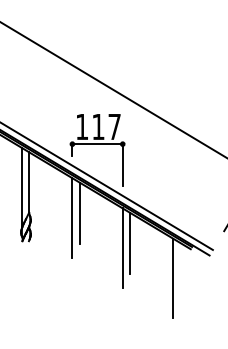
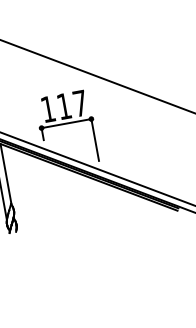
line: (79, 212) -> (60, 194), removed
line: (72, 218) -> (55, 201), removed
line: (130, 243) -> (116, 215), removed
line: (122, 248) -> (109, 222), removed
line: (173, 278) -> (165, 242), removed

